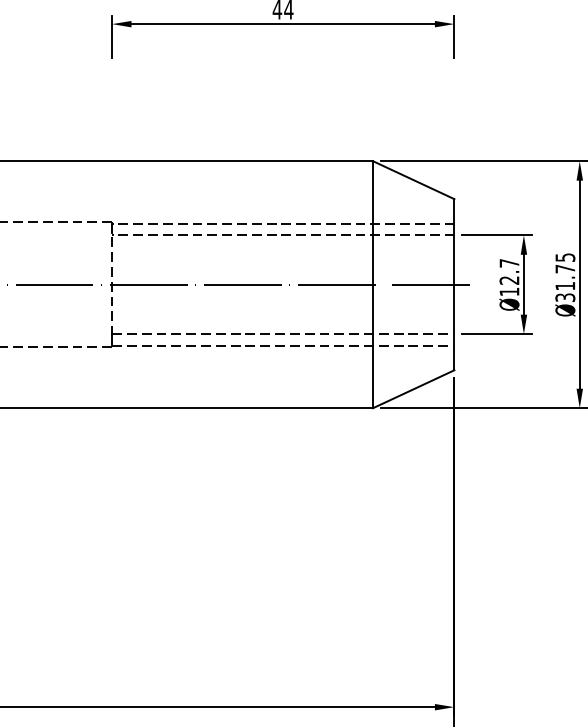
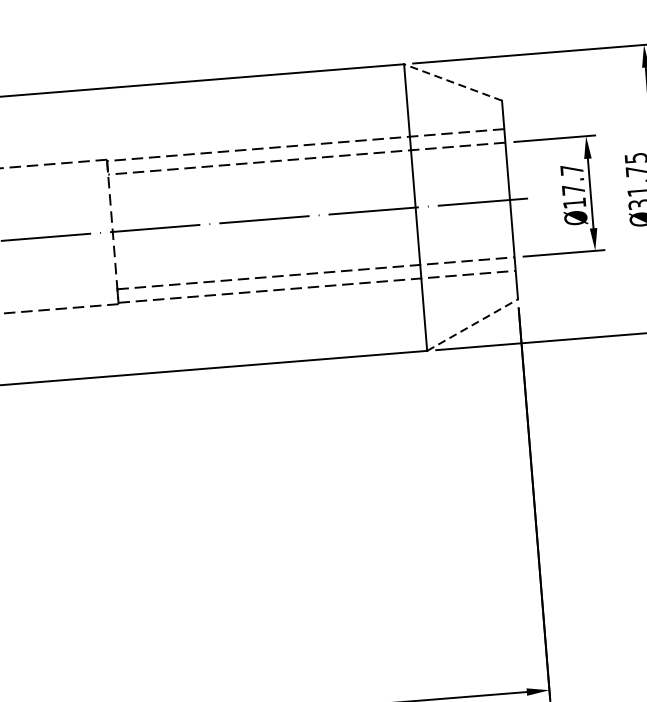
line: (413, 180) -> (452, 82), solid -> dashed
text: (509, 280) -> (573, 189), Ø12.7 -> Ø17.7
line: (413, 389) -> (472, 325), solid -> dashed

